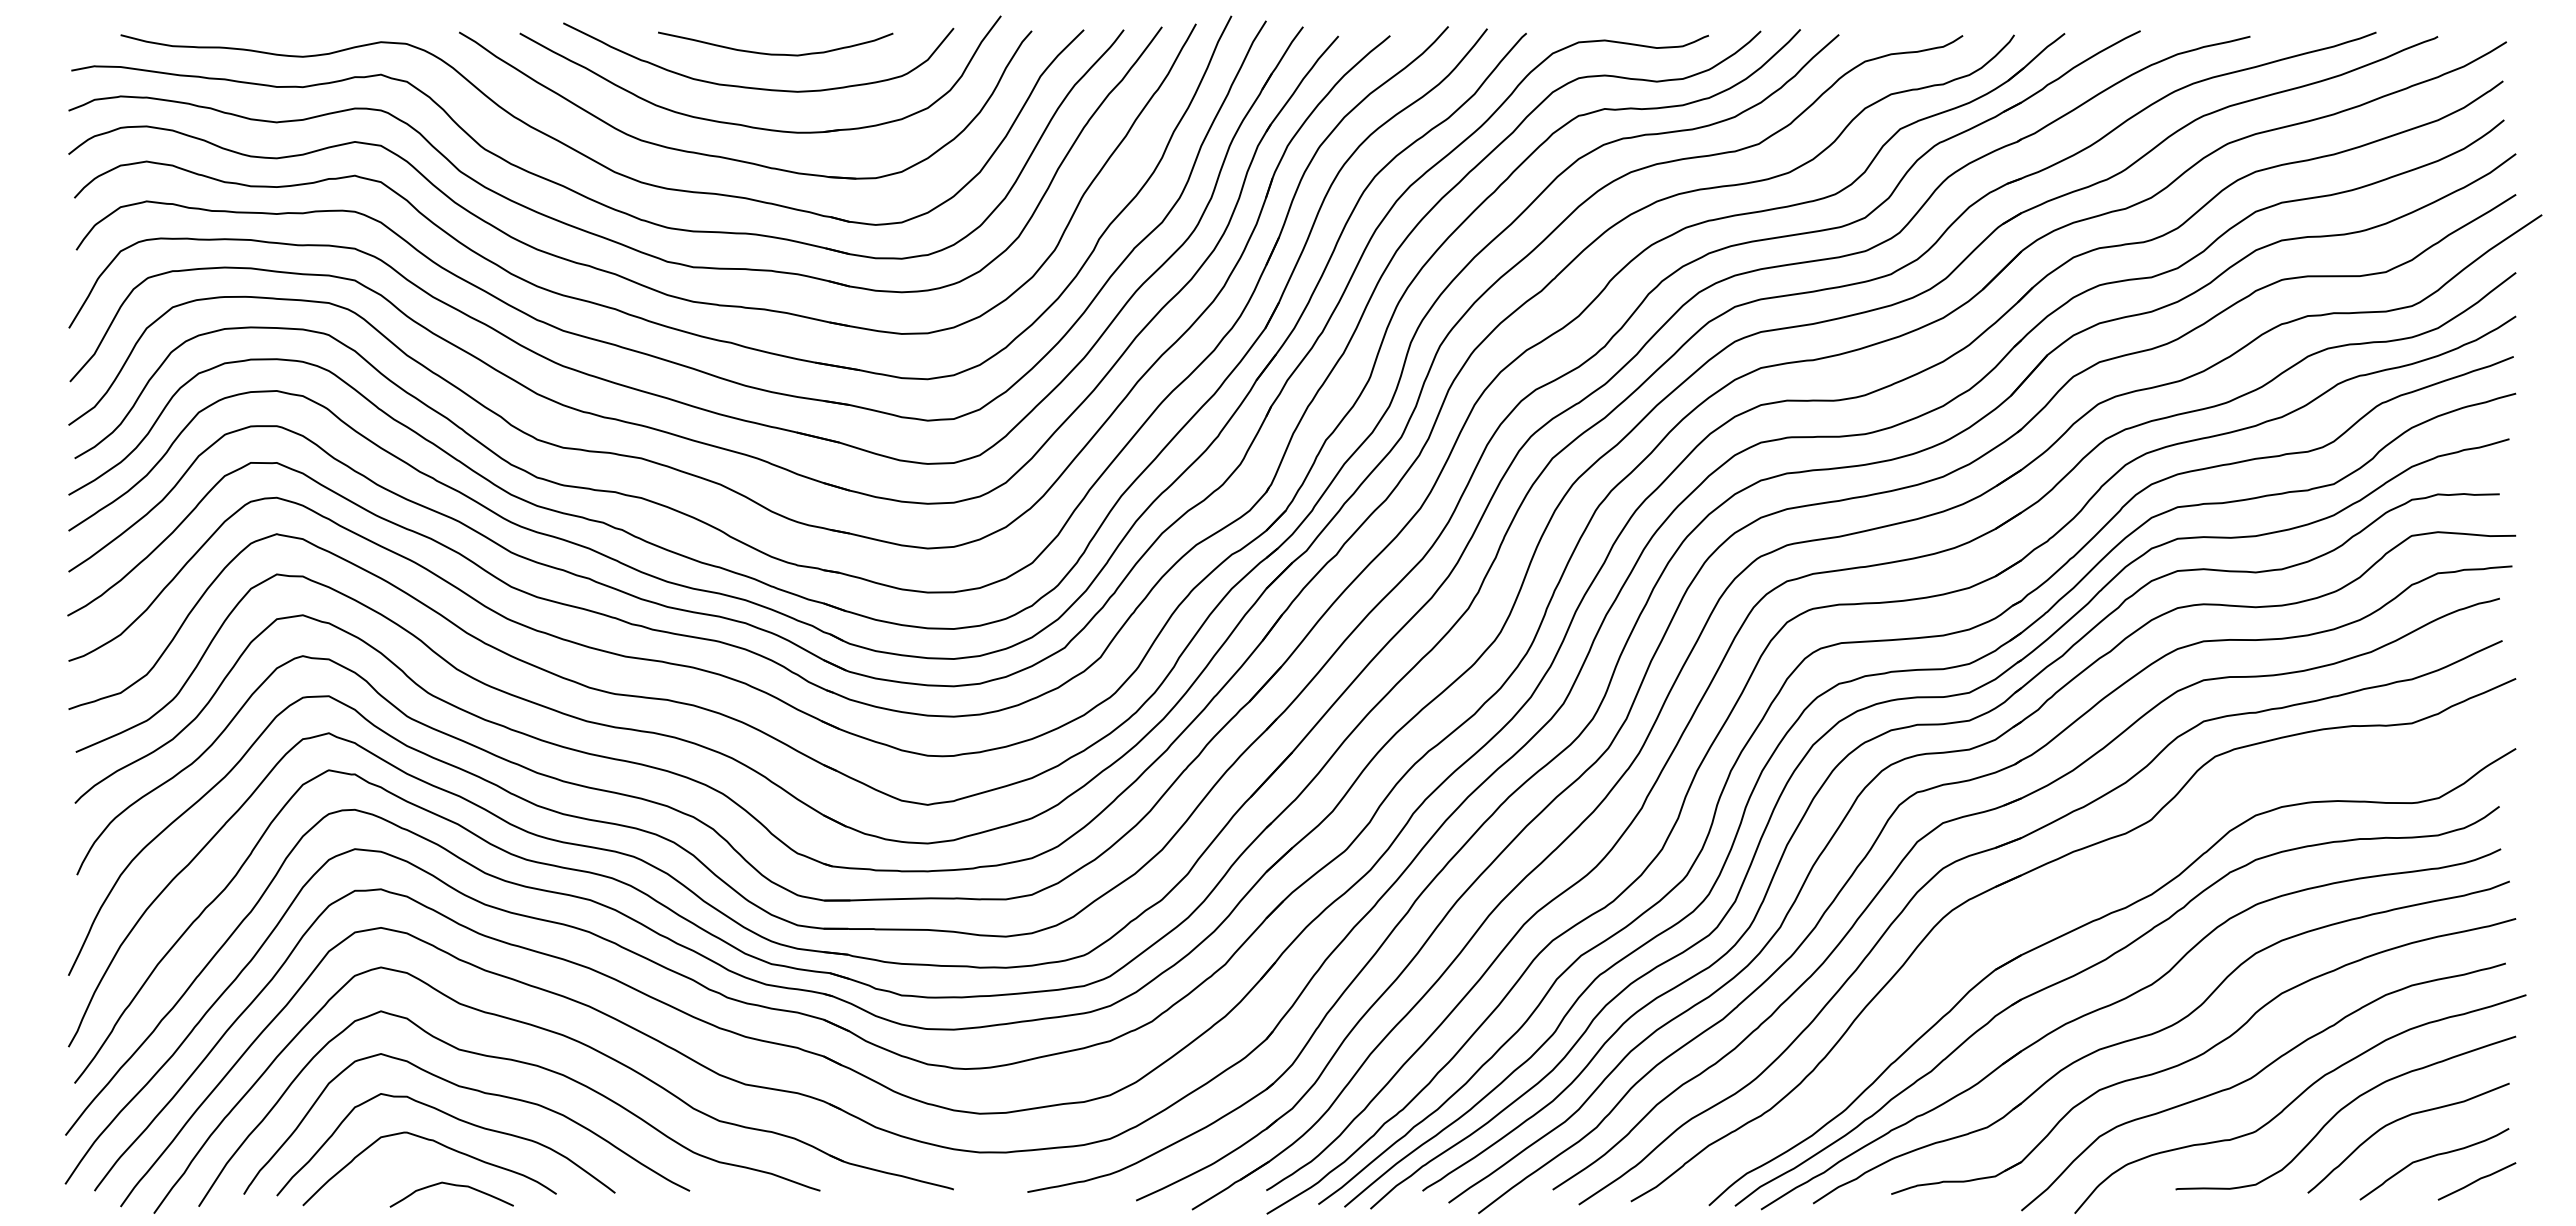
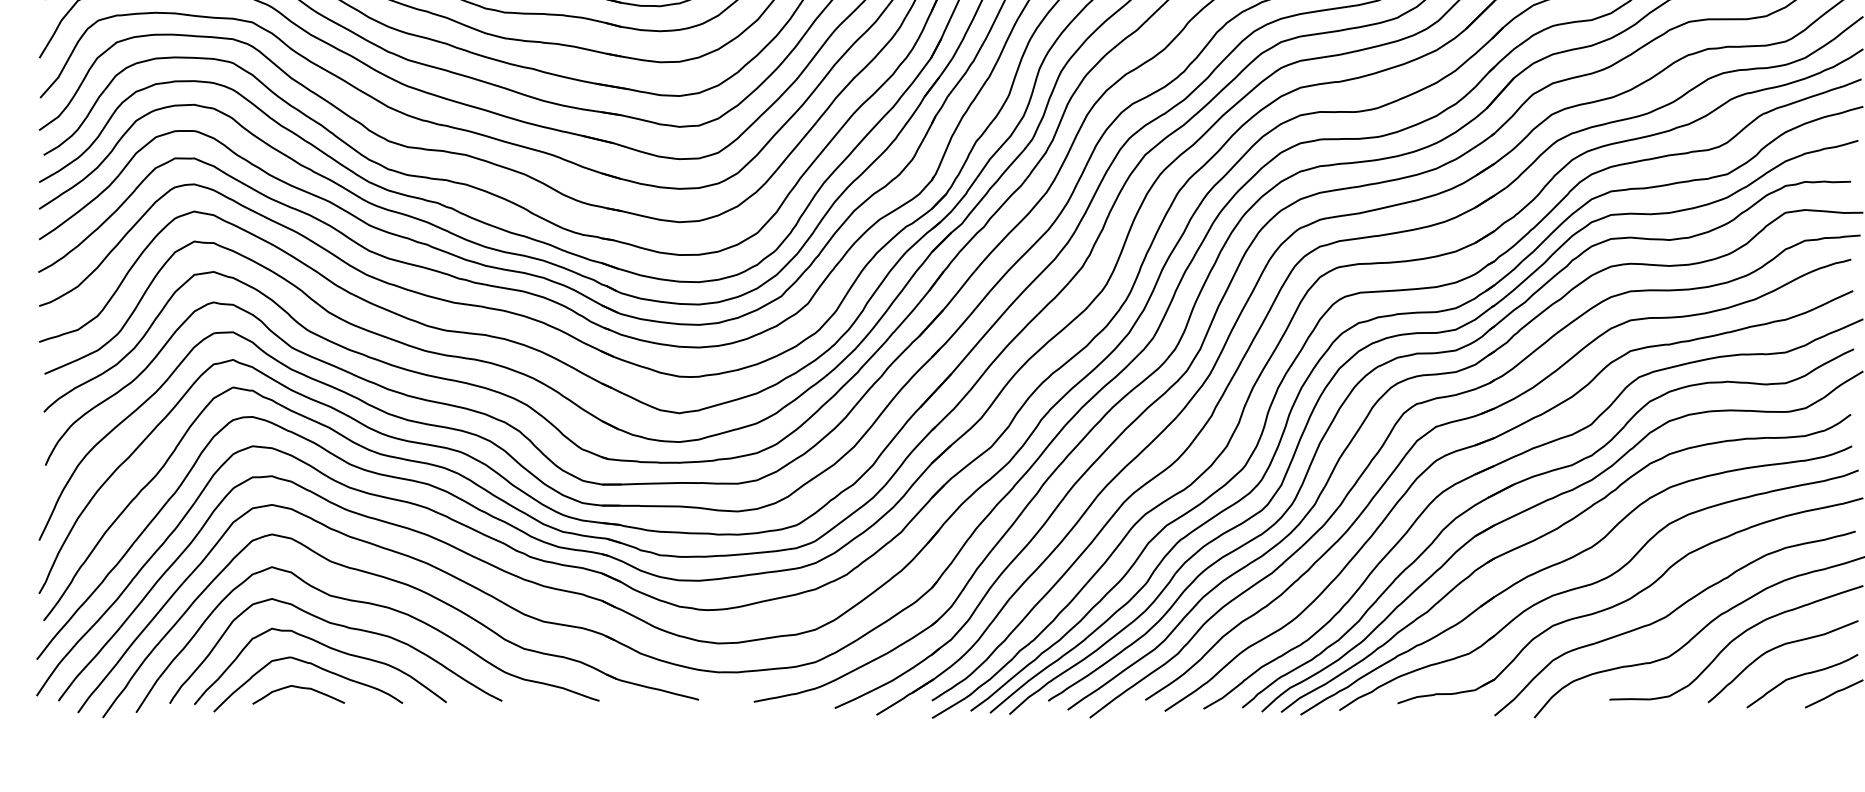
part: (2067, 893) -> (1528, 479), added
curve: (455, 1186) -> (301, 688), moved

